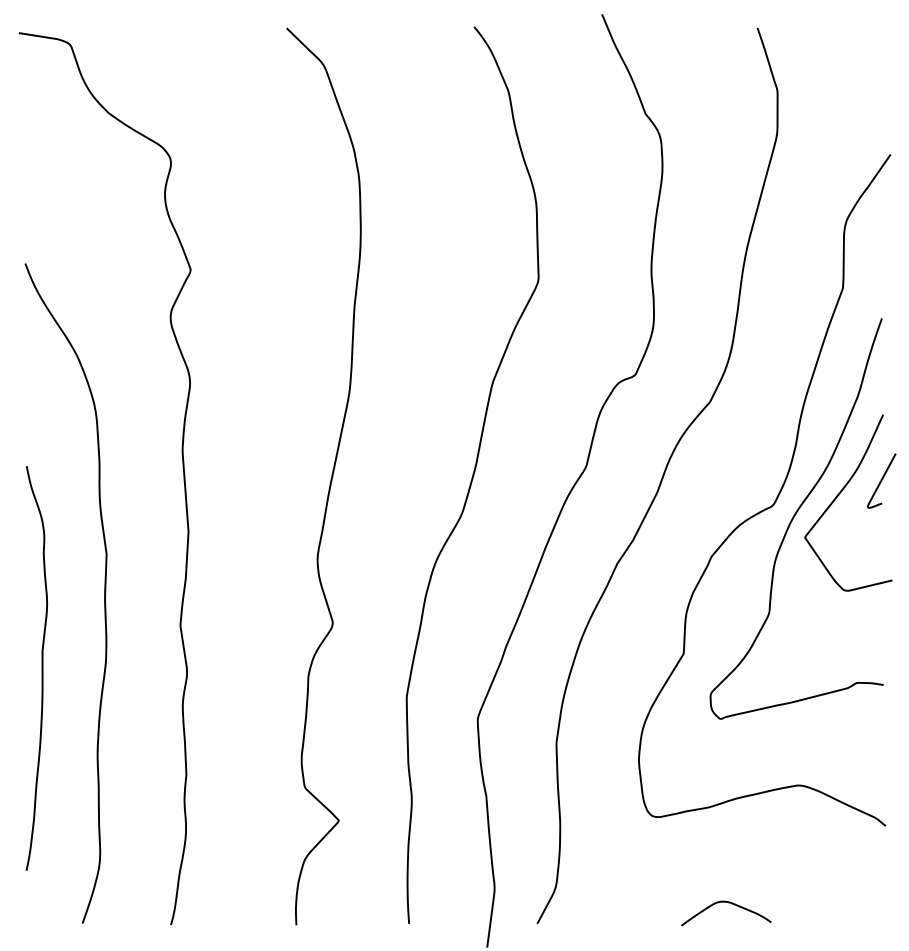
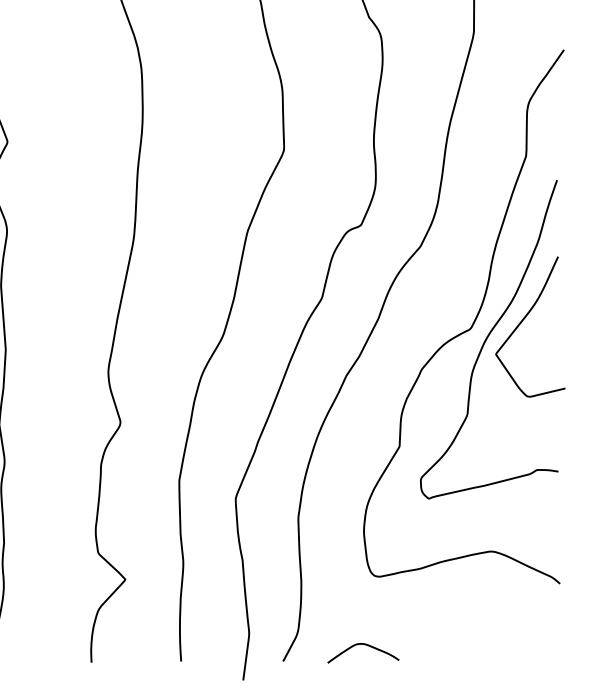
curve: (881, 480) -> (556, 309), removed
curve: (728, 903) -> (365, 645), moved

